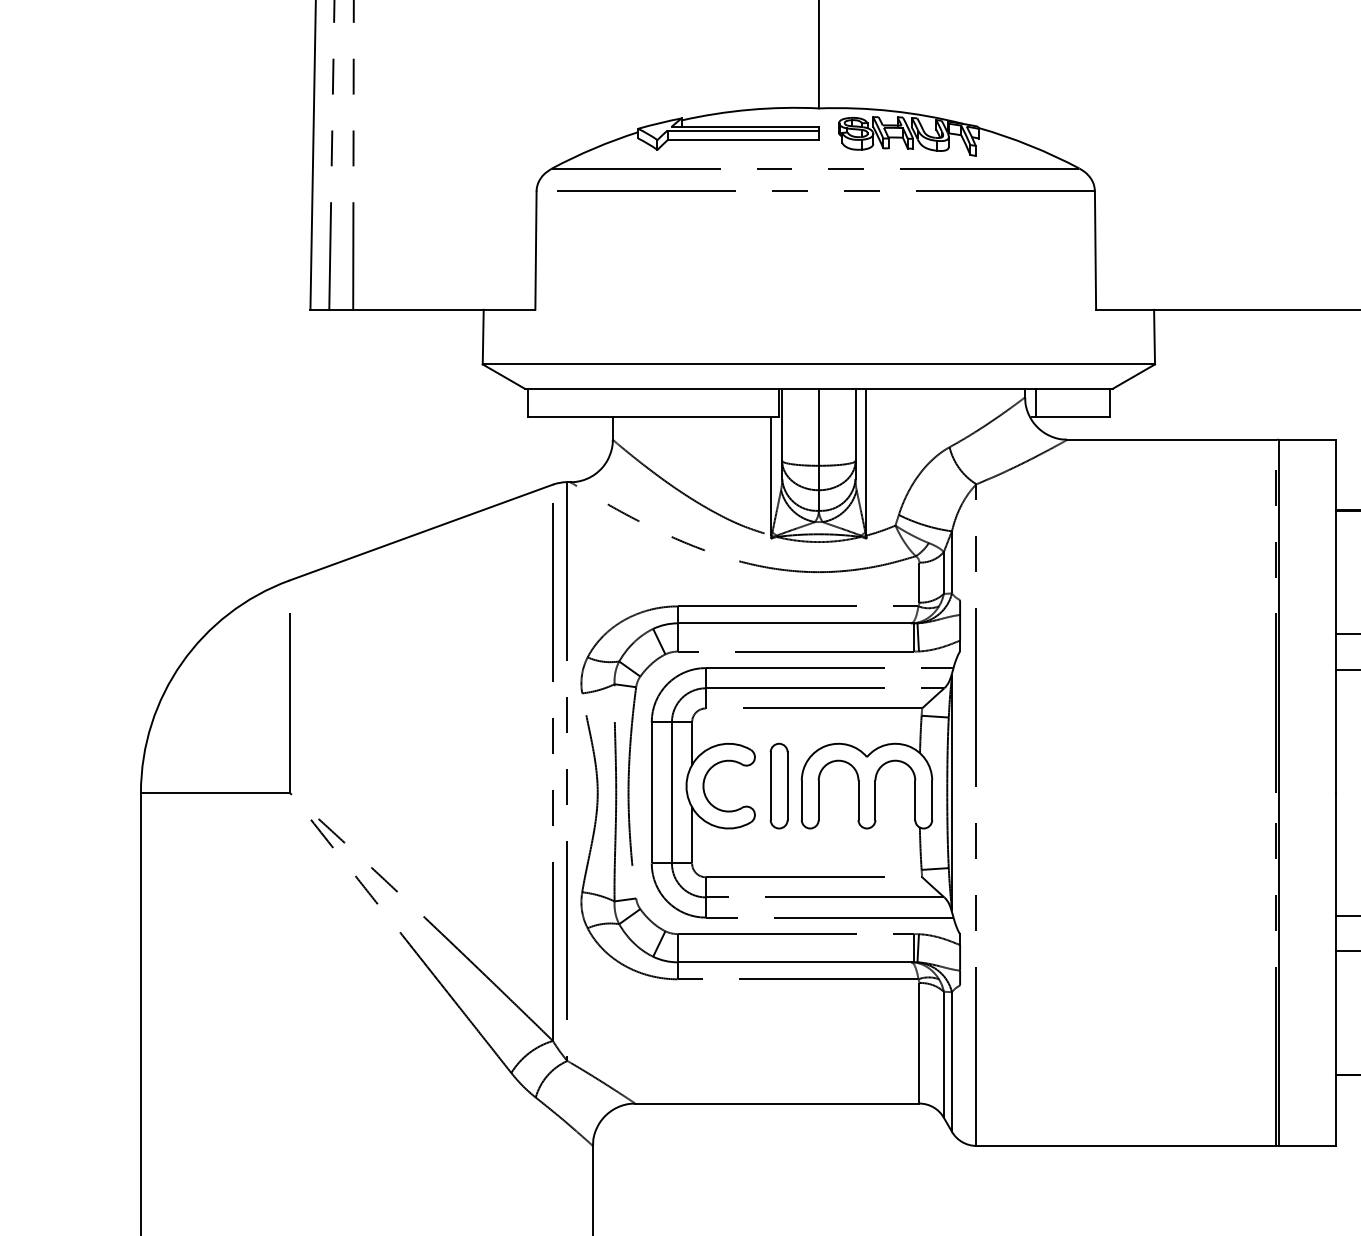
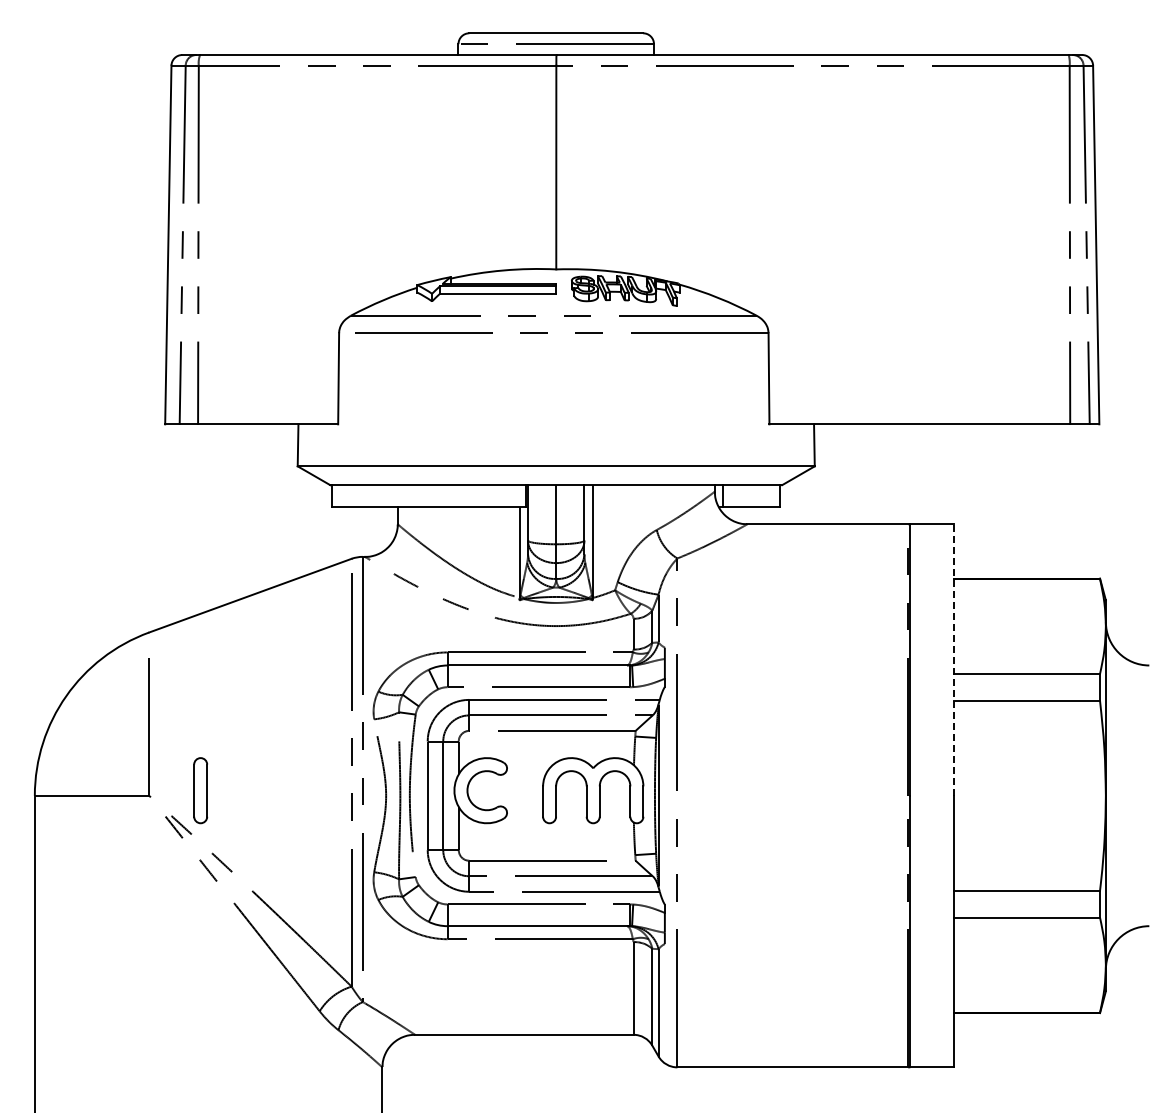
line: (1335, 616) -> (953, 660), solid -> dashed
part: (778, 785) -> (200, 790), moved

